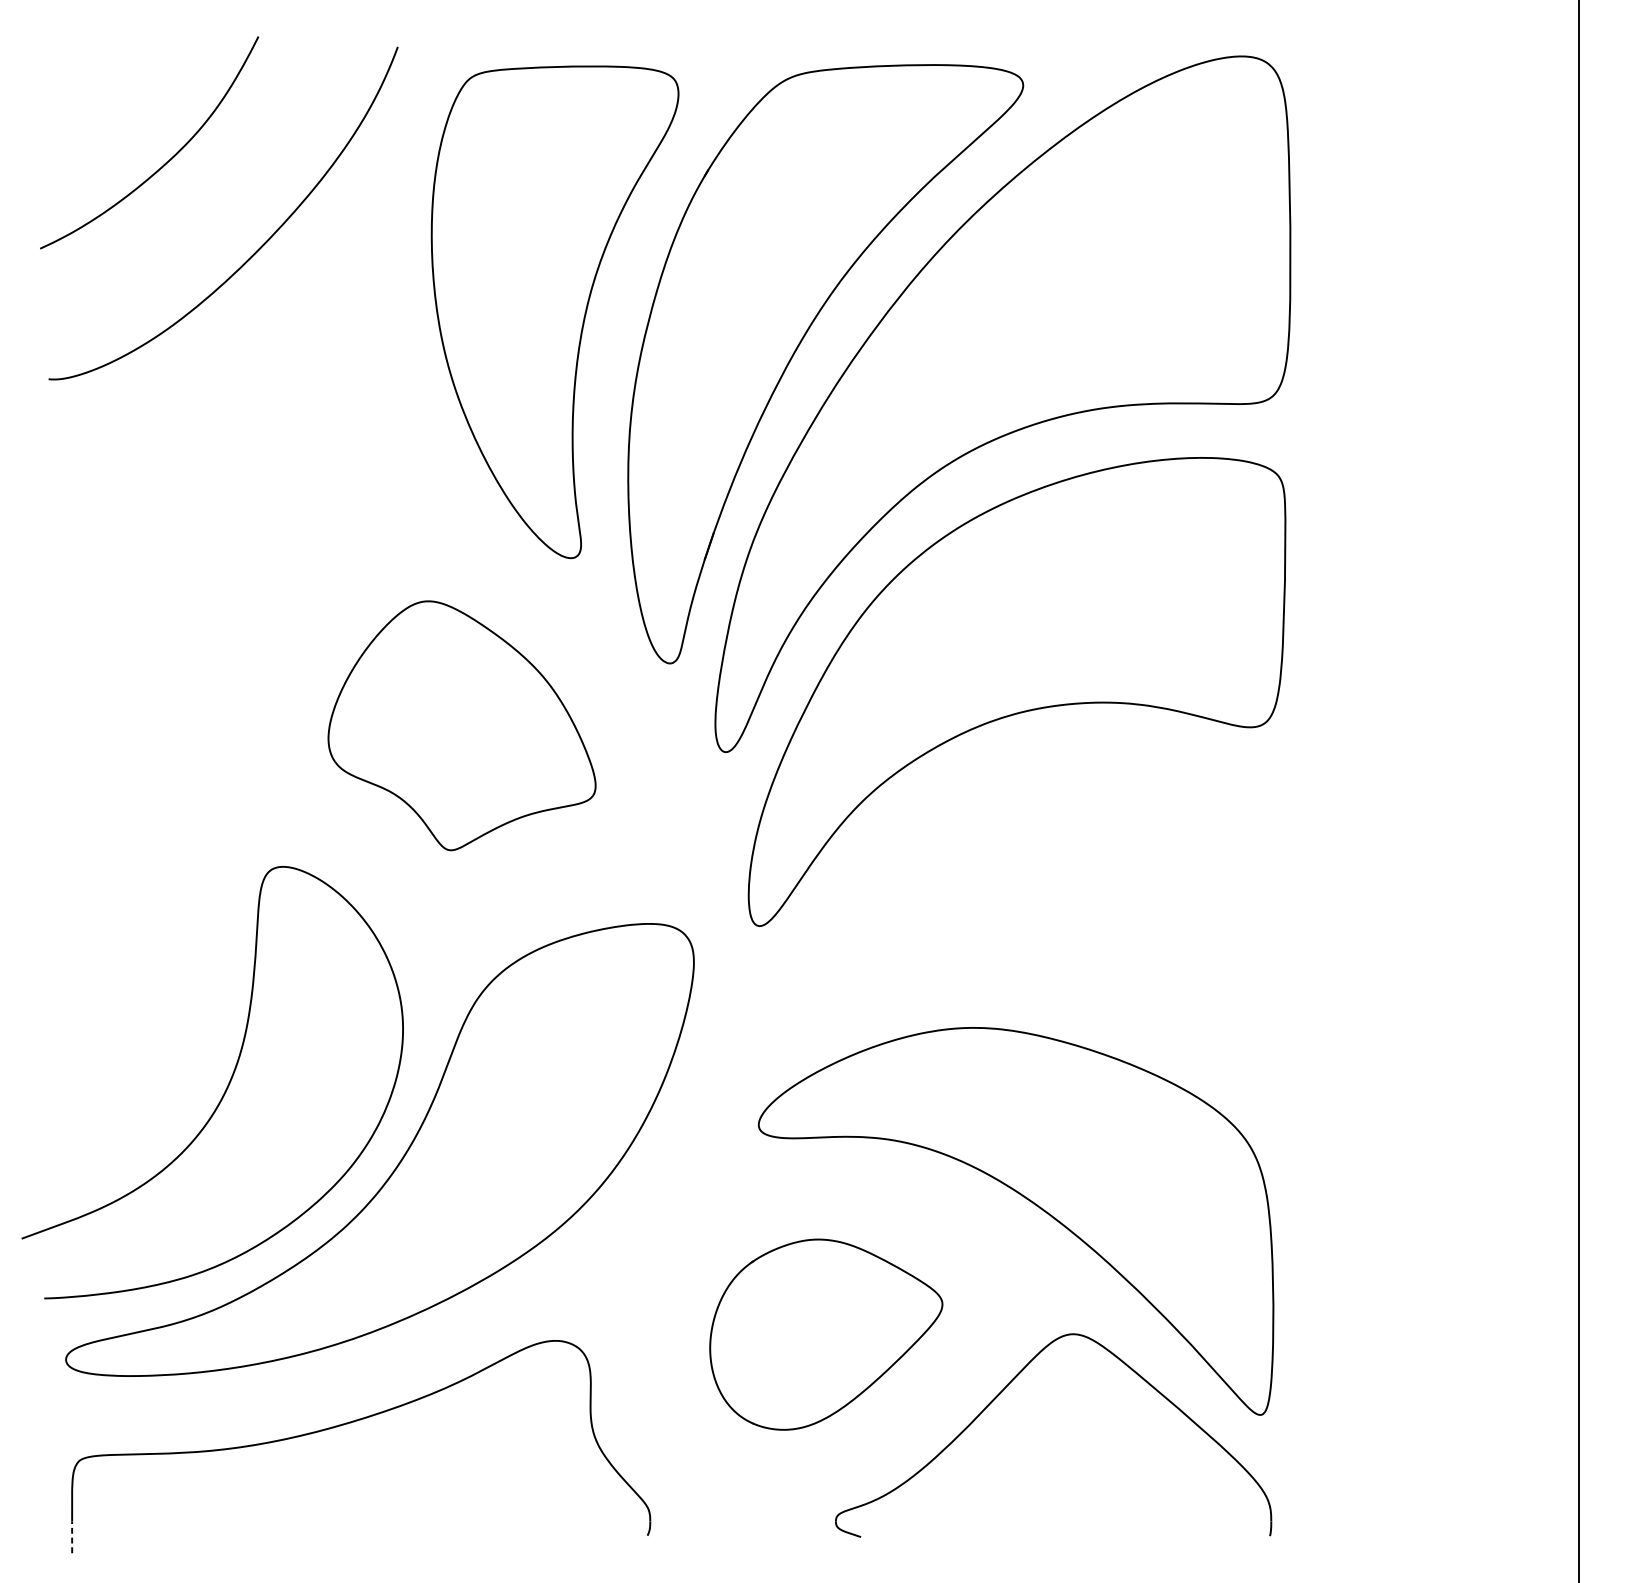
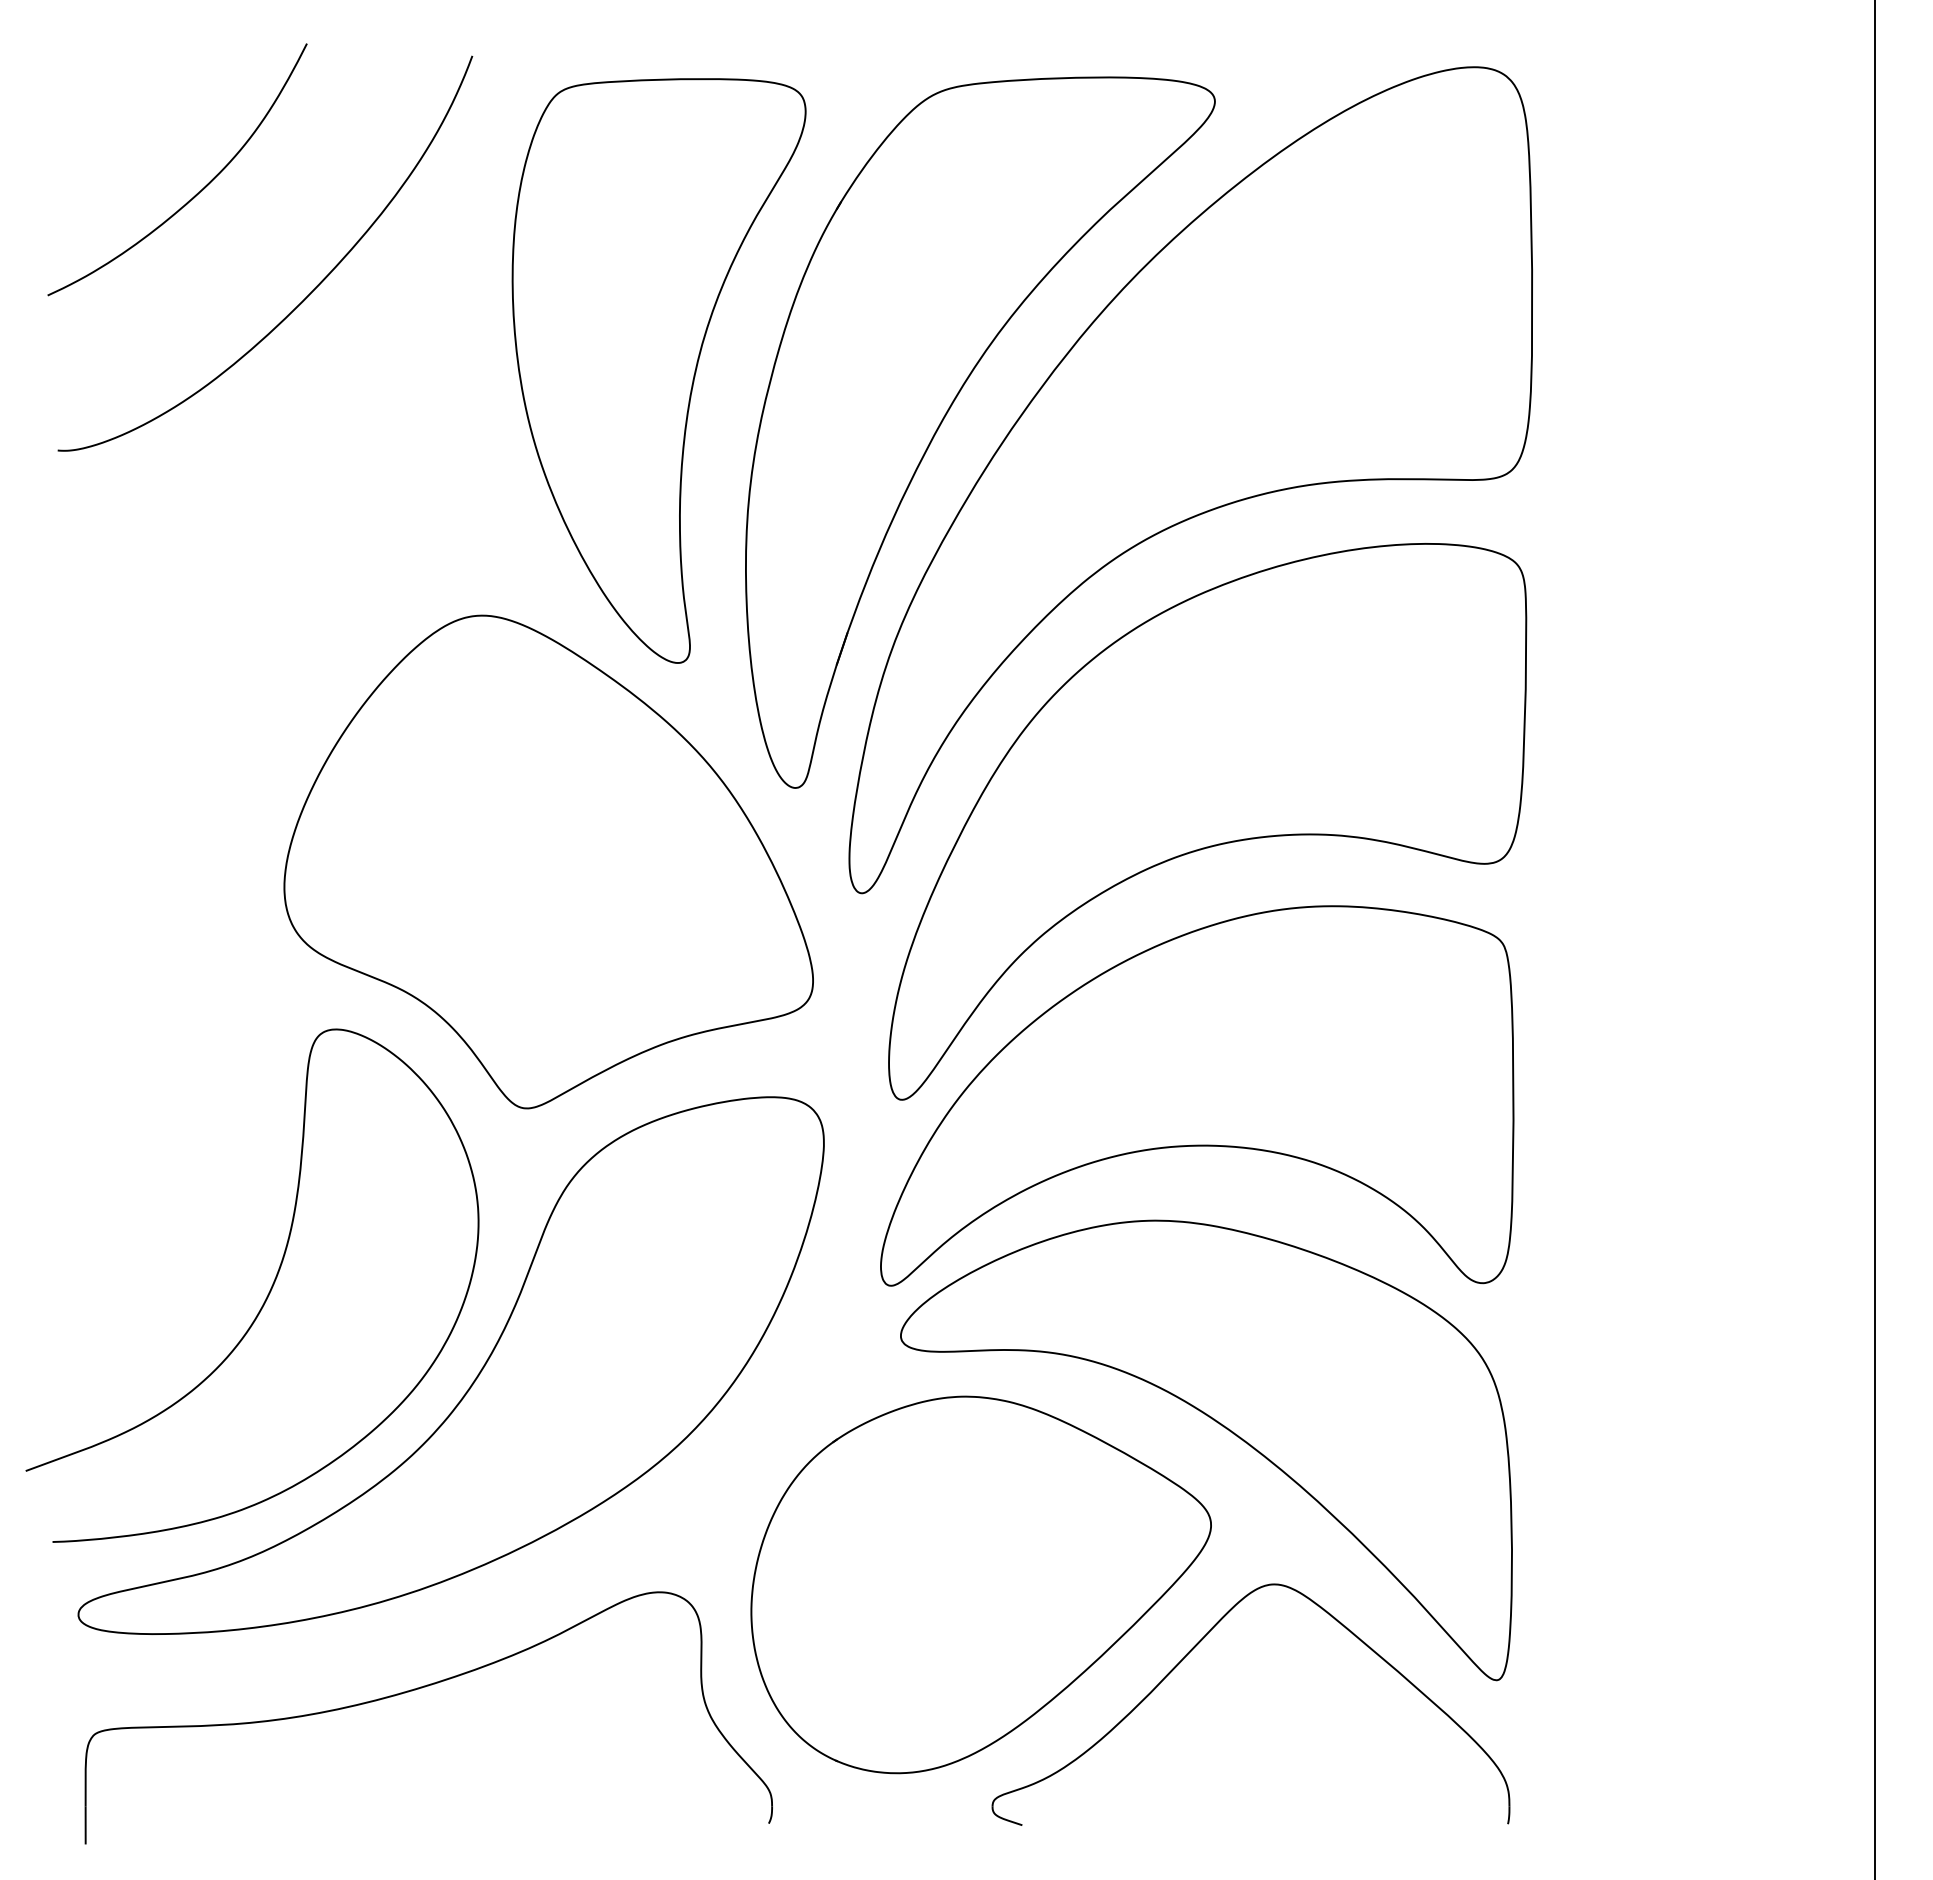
part: (461, 725) -> (548, 861), size x1.67
part: (1008, 922) -> (1197, 1095), added
part: (825, 1334) -> (980, 1584), size x1.67
line: (72, 1537) -> (85, 1825), dashed -> solid

